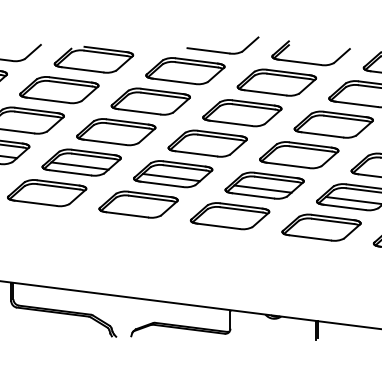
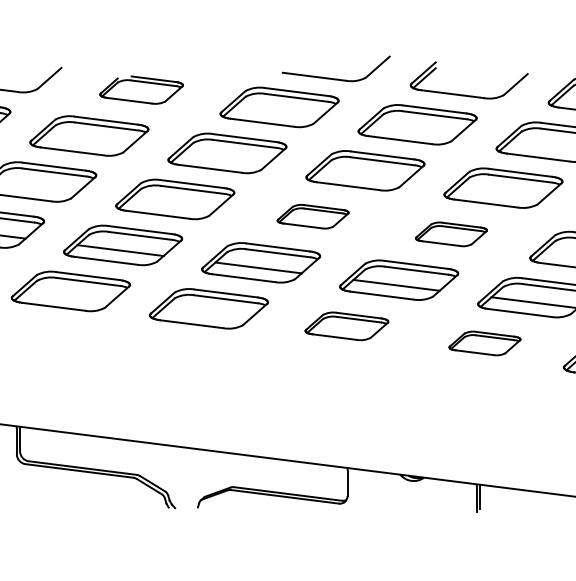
part: (93, 59) -> (140, 89), size x0.7
part: (207, 143) -> (312, 216), size x0.6
part: (299, 155) -> (451, 234), size x0.6
part: (229, 216) -> (346, 326), size x0.7
part: (321, 227) -> (484, 343), size x0.6

